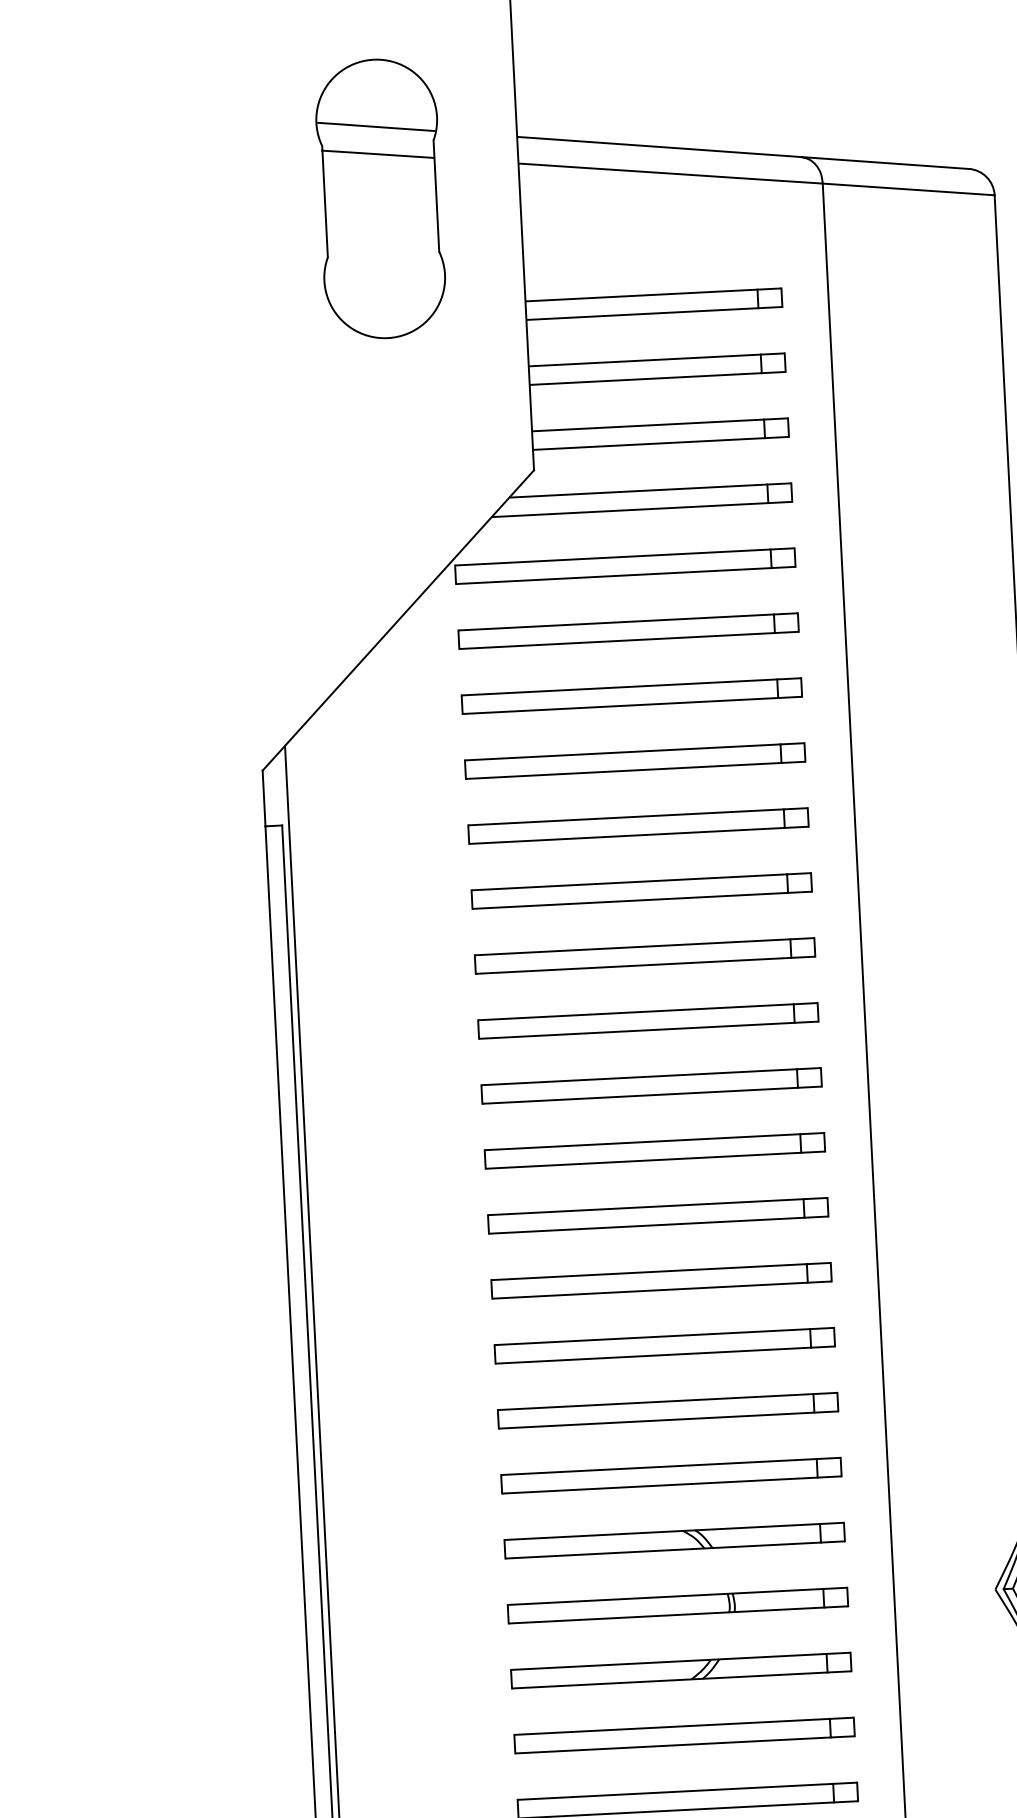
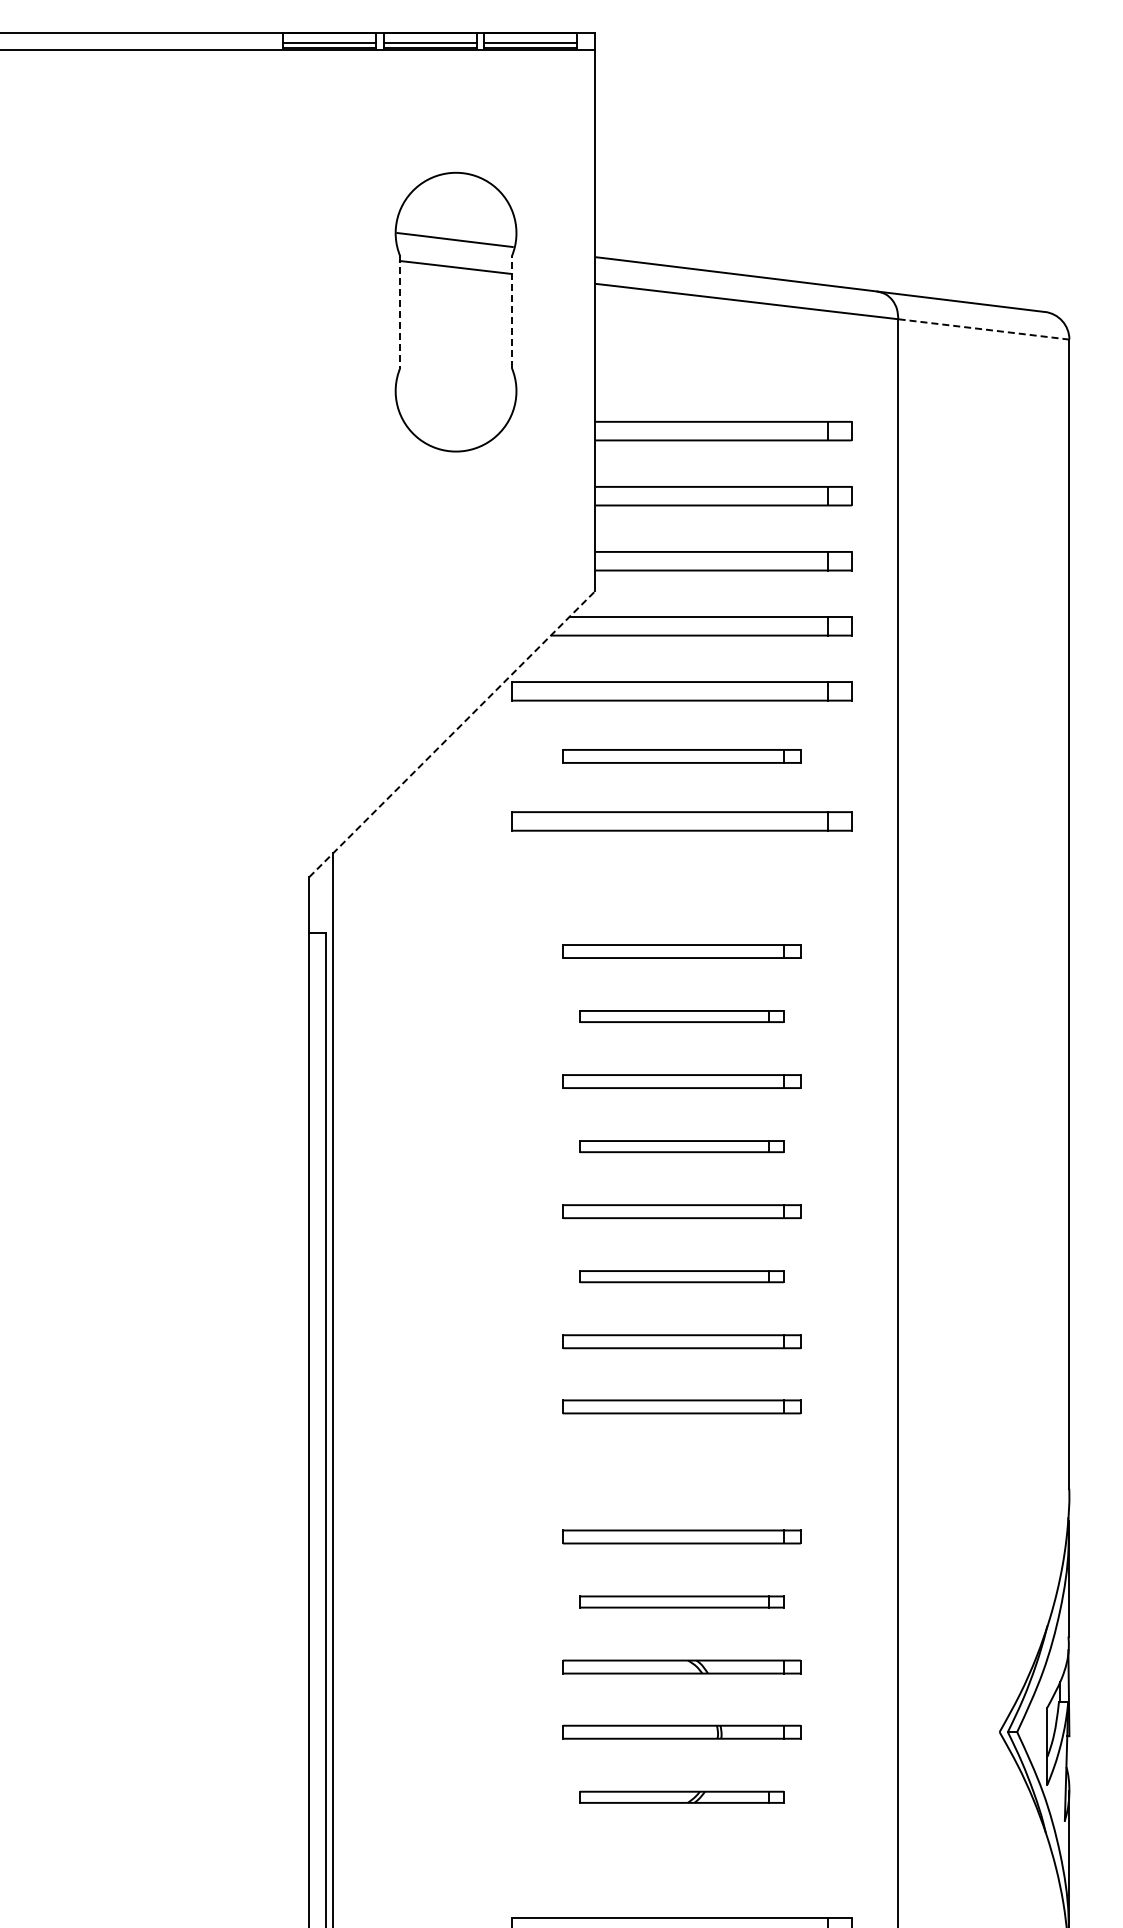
line: (908, 189) -> (983, 329), solid -> dashed
line: (436, 196) -> (511, 312), solid -> dashed
line: (325, 202) -> (400, 312), solid -> dashed
line: (398, 619) -> (452, 733), solid -> dashed
part: (628, 631) -> (681, 756), size x0.7
part: (634, 761) -> (681, 886), removed
part: (638, 826) -> (681, 951), size x0.7
part: (641, 890) -> (681, 1016), size x0.6
part: (644, 955) -> (681, 1081), size x0.7
part: (648, 1020) -> (681, 1146), size x0.6
part: (651, 1085) -> (681, 1211), size x0.7
part: (654, 1150) -> (681, 1276), size x0.6
part: (657, 1215) -> (681, 1341), size x0.7
part: (661, 1280) -> (681, 1406), size x0.7
part: (664, 1345) -> (681, 1471), removed
part: (667, 1410) -> (681, 1536), size x0.7
part: (671, 1475) -> (681, 1601), size x0.6
part: (674, 1540) -> (681, 1666), size x0.7
part: (677, 1606) -> (681, 1732), size x0.7
part: (680, 1670) -> (681, 1797), size x0.6
part: (684, 1735) -> (681, 1862), removed

